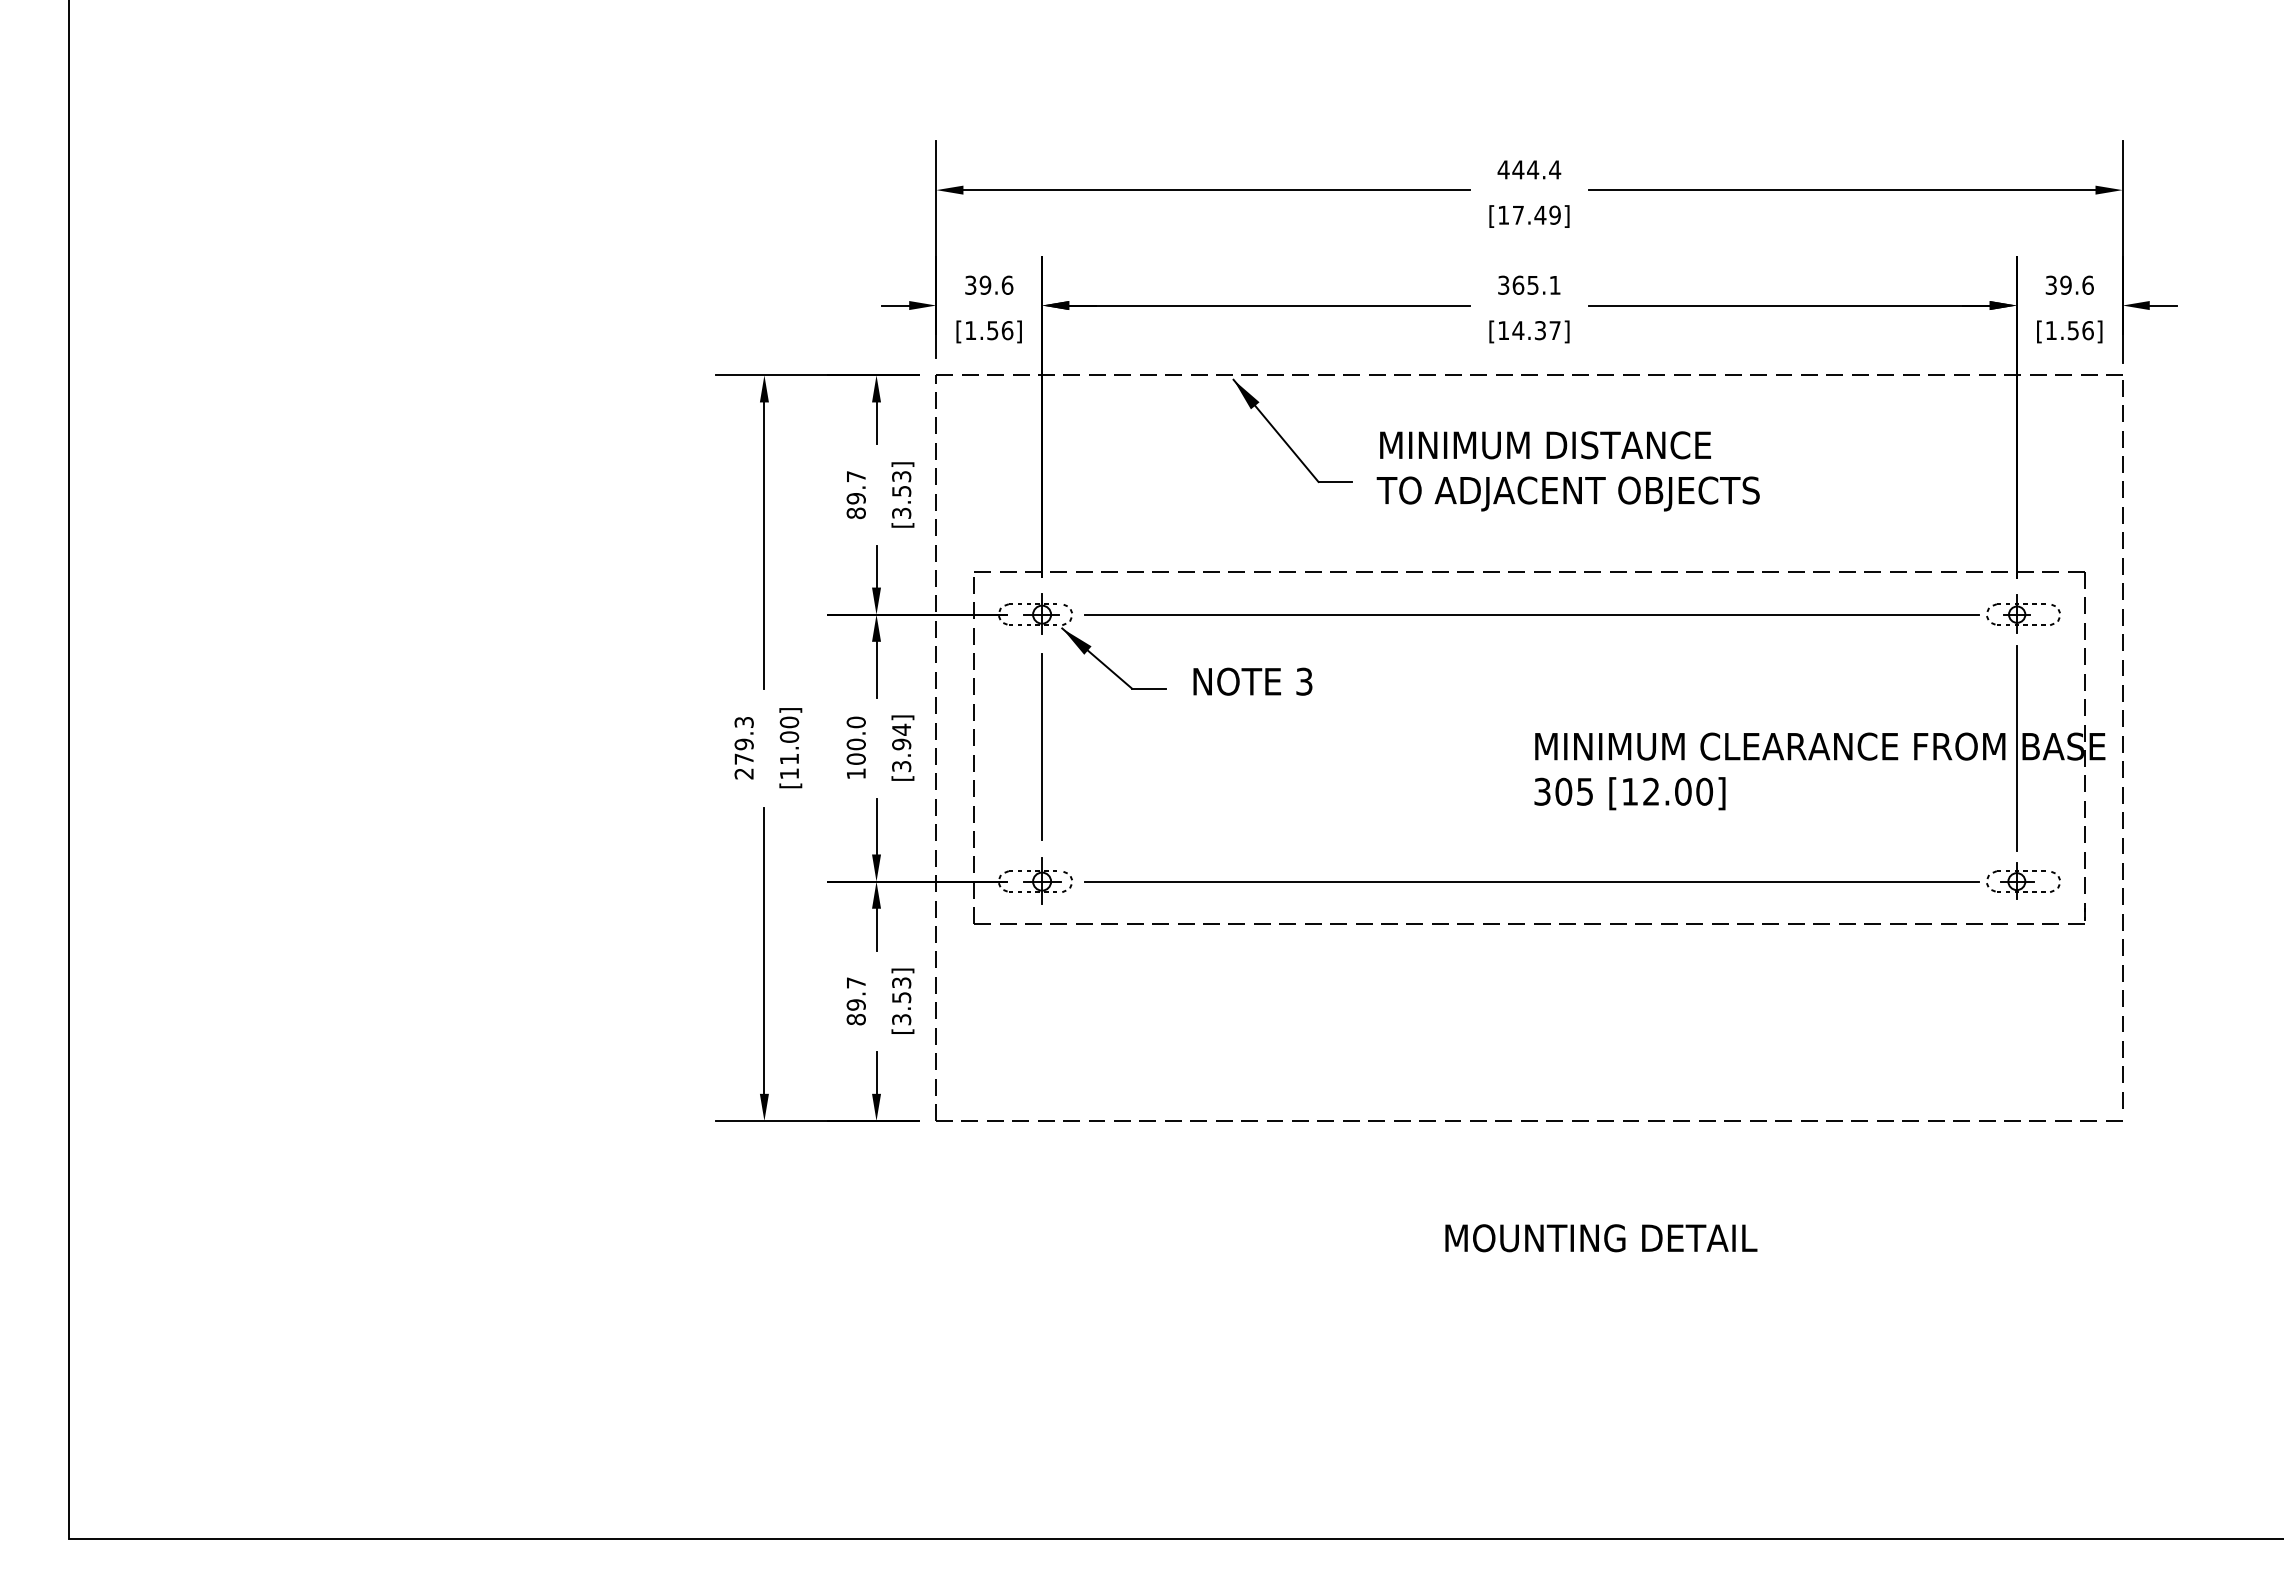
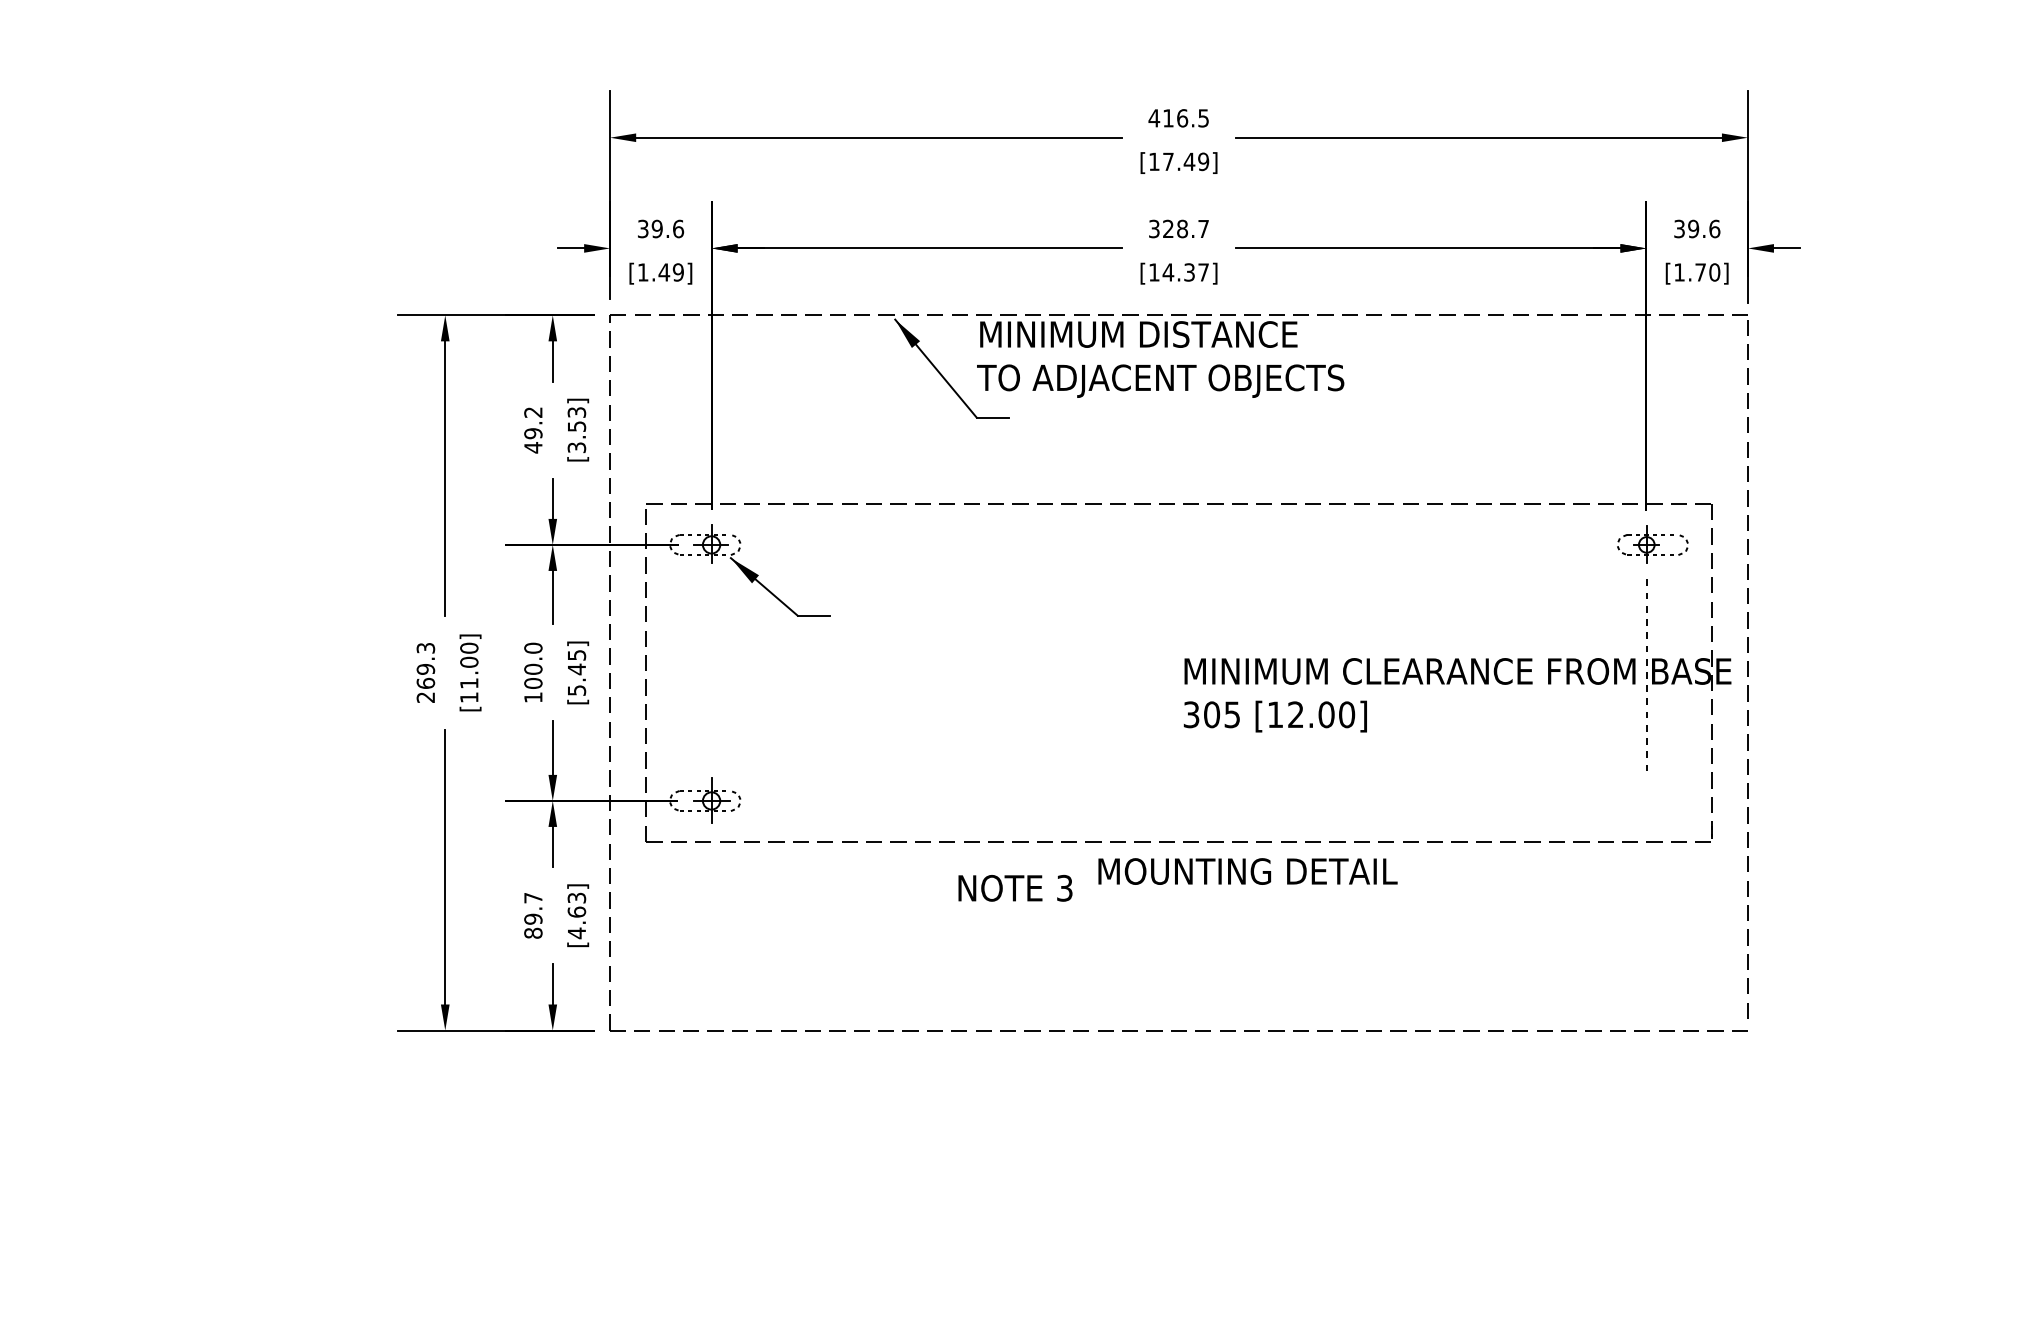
text: (1536, 169) -> (1185, 117), 444.4 -> 416.5
text: (1536, 284) -> (1185, 228), 365.1 -> 328.7
text: (999, 330) -> (670, 272), [1.56] -> [1.49]
text: (2080, 330) -> (1707, 272), [1.56] -> [1.70]
text: (1567, 471) -> (1159, 359), moved
text: (855, 495) -> (532, 430), 89.7 -> 49.2
line: (1531, 614) -> (1180, 544), removed
text: (1252, 681) -> (1015, 888), moved
line: (1042, 746) -> (711, 671), removed
text: (901, 747) -> (576, 672), [3.94] -> [5.45]
line: (2016, 747) -> (1646, 672), solid -> dashed
text: (743, 758) -> (425, 682), 279.3 -> 269.3
part: (1572, 880) -> (1220, 799), removed
text: (901, 1008) -> (576, 922), [3.53] -> [4.63]
text: (1601, 1238) -> (1248, 871), moved

